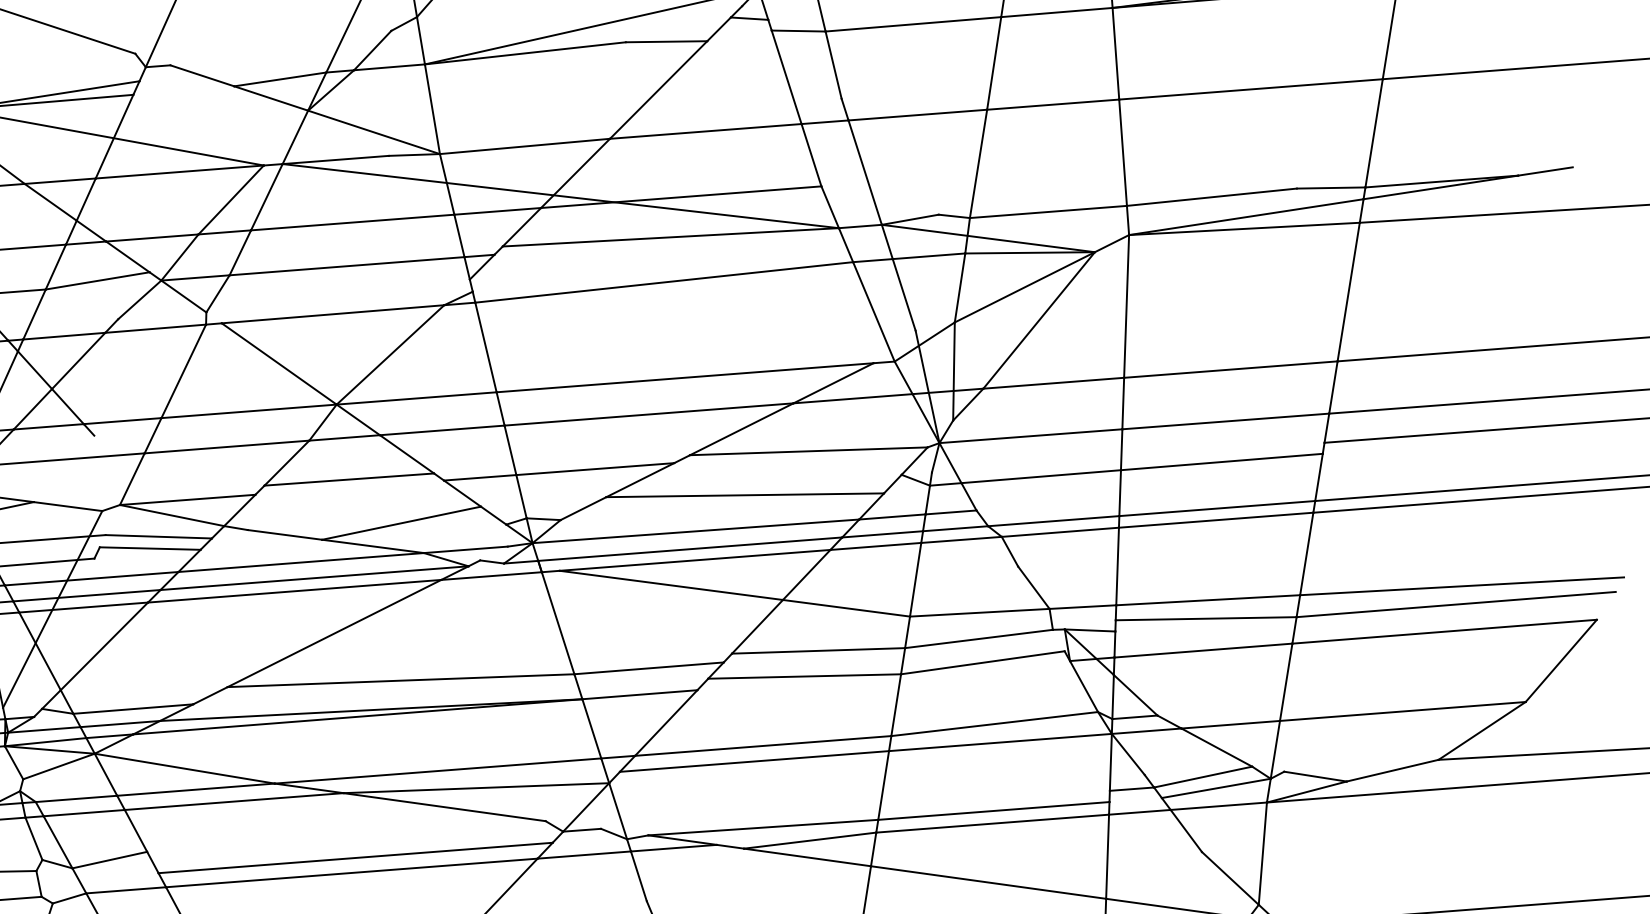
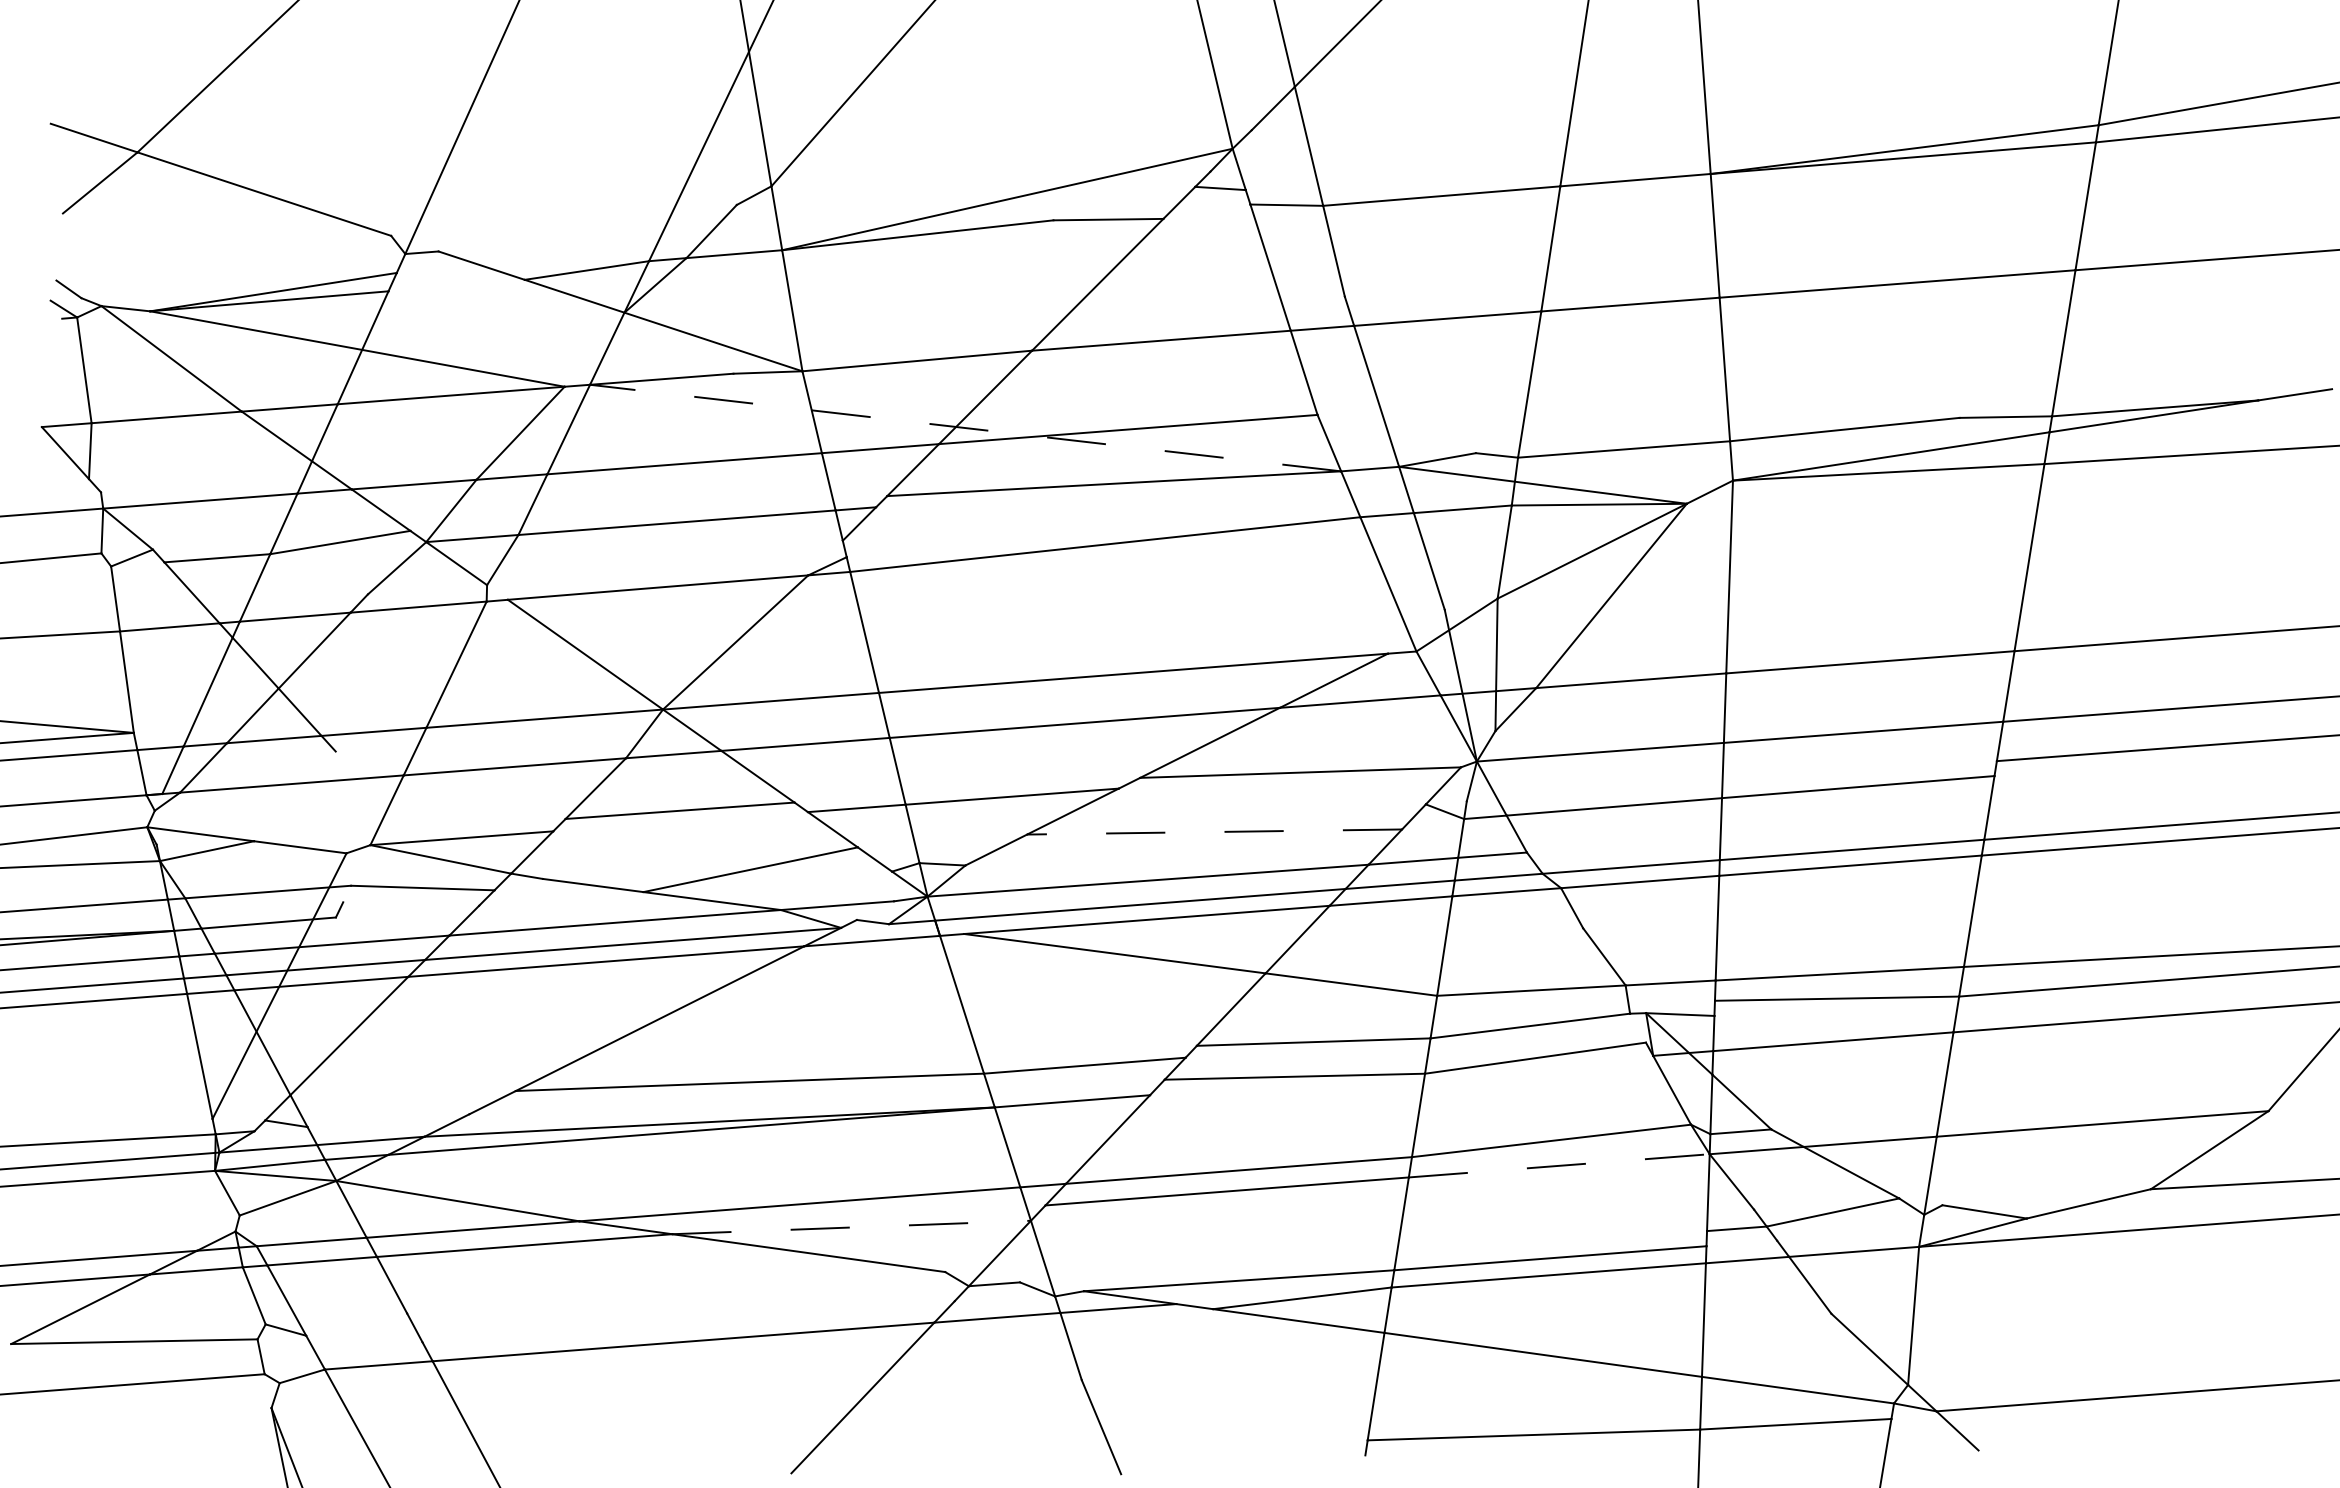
line: (560, 196) -> (965, 428), solid -> dashed
line: (745, 495) -> (1214, 832), solid -> dashed
line: (150, 548) -> (411, 903), removed
line: (133, 708) -> (388, 1120), removed
line: (1000, 742) -> (1559, 1165), solid -> dashed
line: (477, 788) -> (852, 1227), solid -> dashed
line: (1216, 788) -> (1850, 1227), removed
line: (355, 857) -> (688, 1321), removed
line: (109, 860) -> (356, 1324), removed

